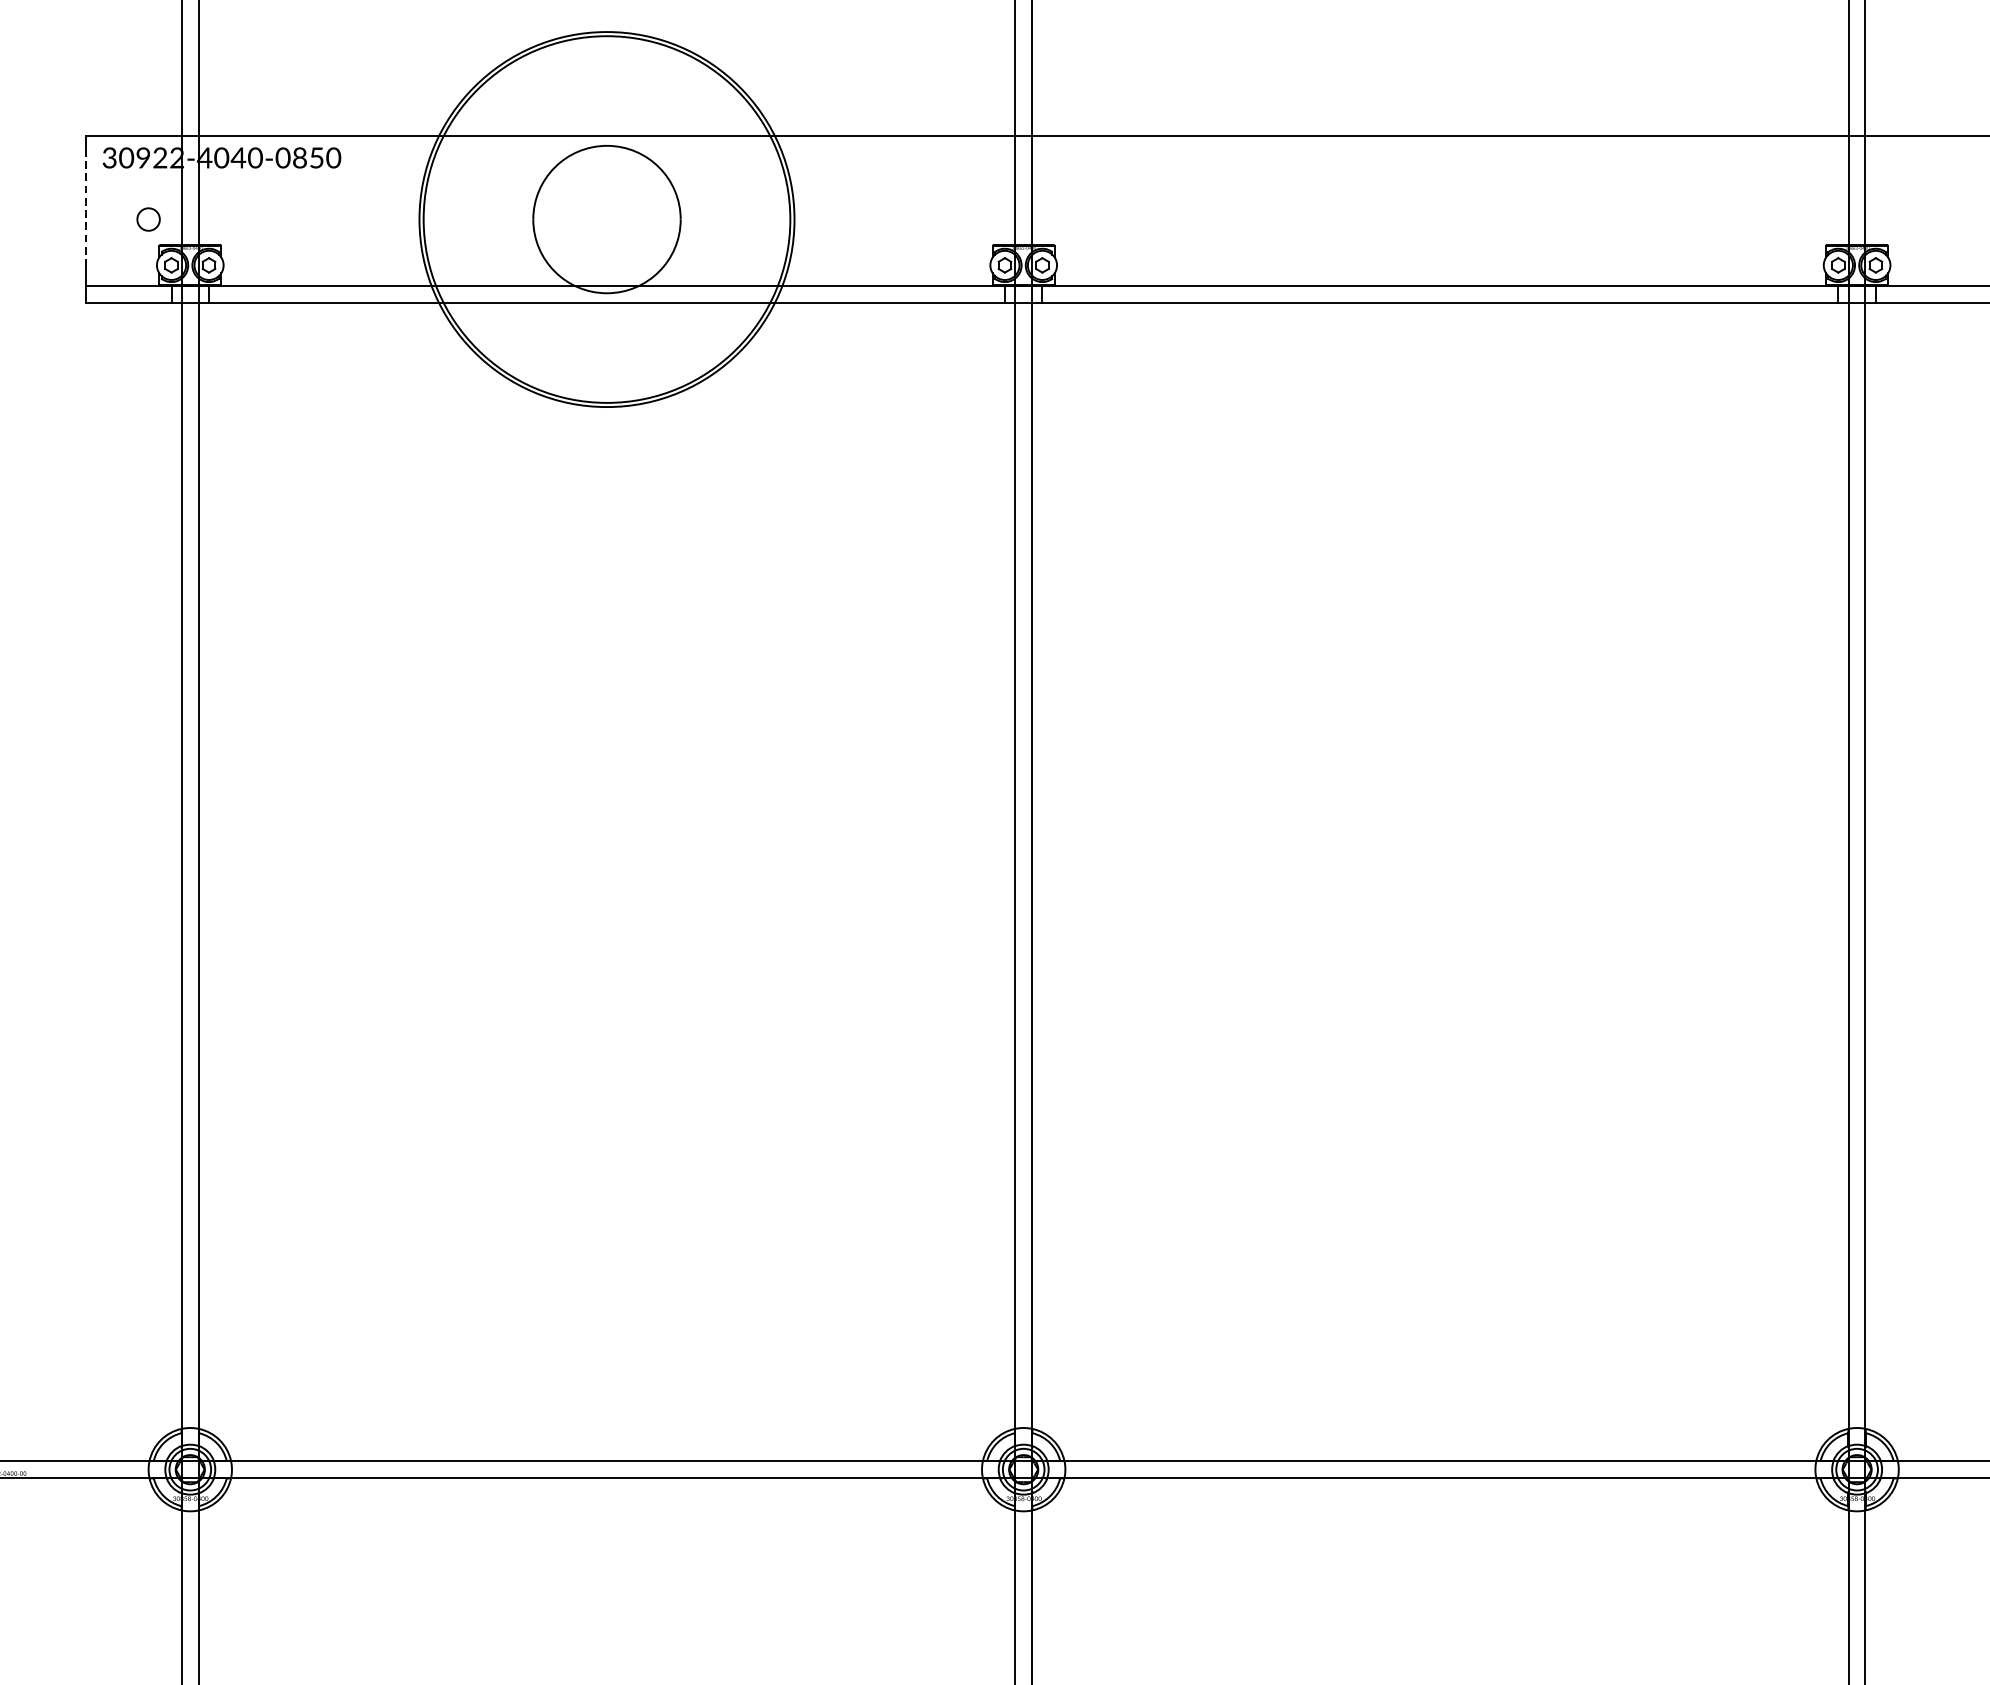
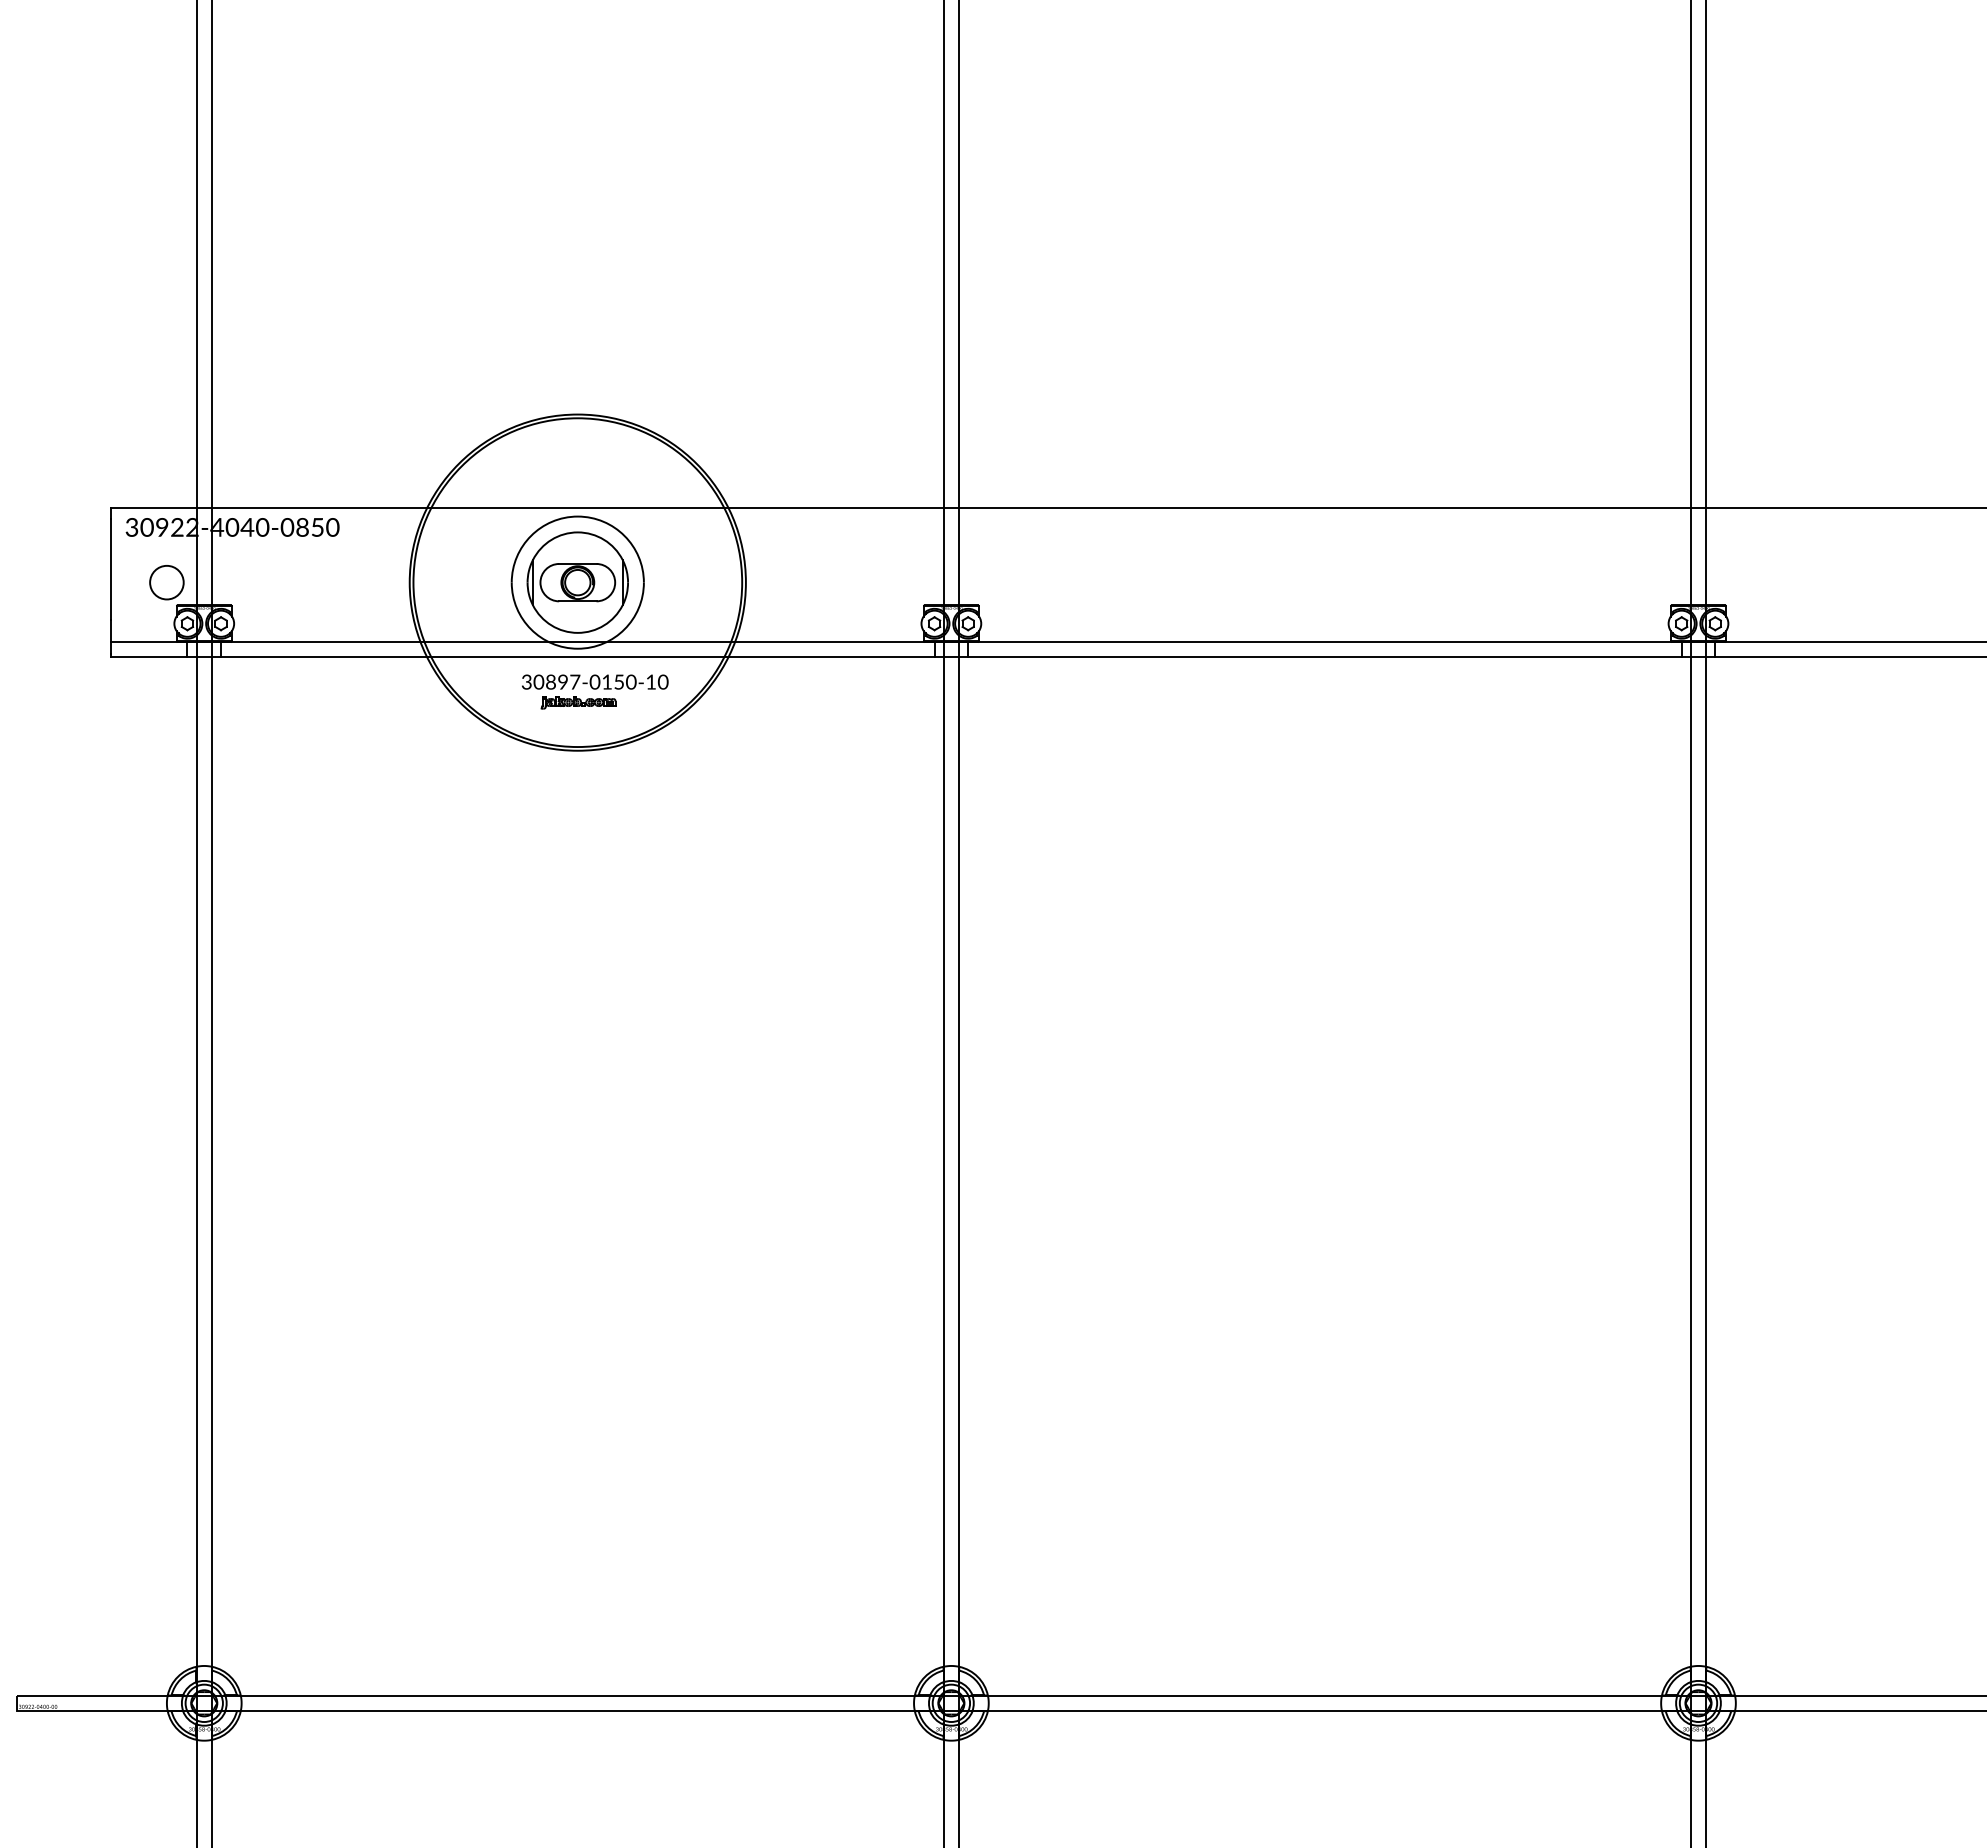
line: (85, 205) -> (110, 570), dashed -> solid
circle: (148, 219) -> (166, 582), size x1.67
part: (606, 219) -> (577, 582), added
part: (626, 340) -> (595, 691), added

